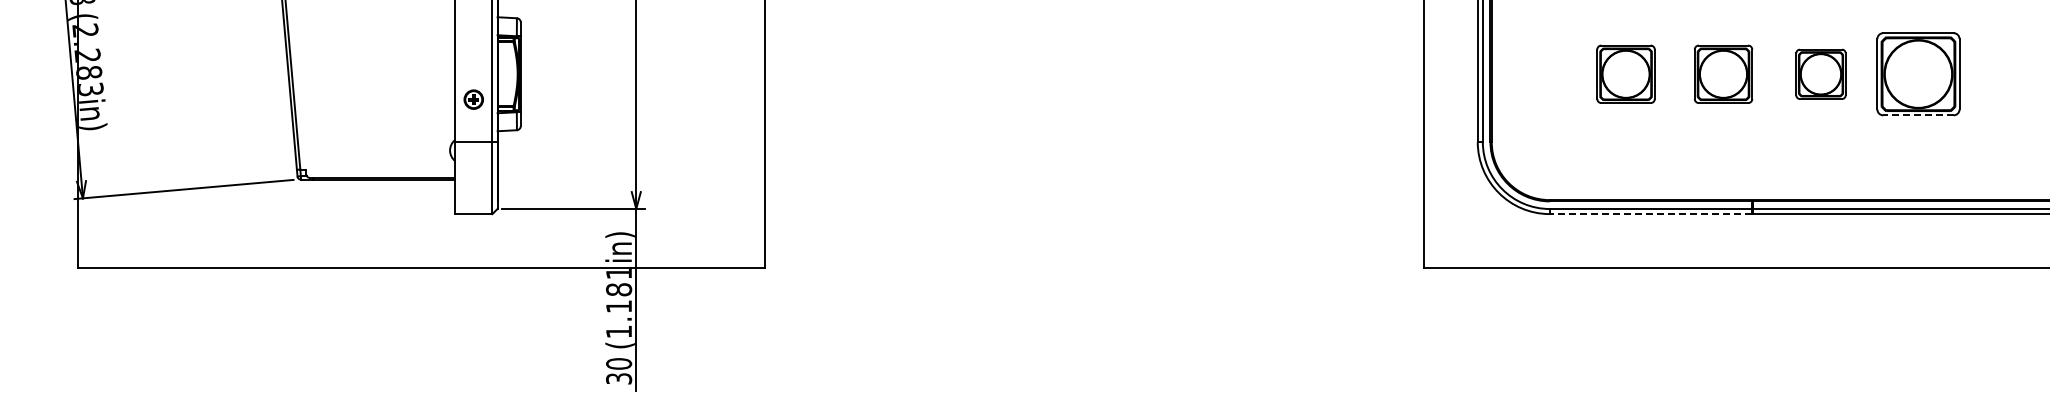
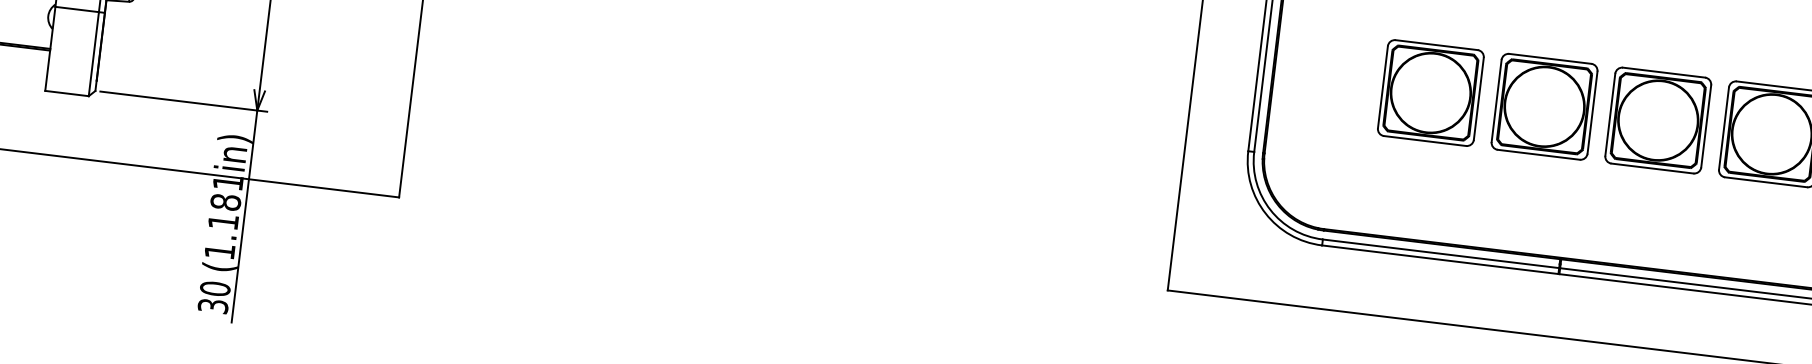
part: (1625, 74) -> (1430, 93), size x1.43
part: (1723, 74) -> (1544, 107), size x1.43
part: (1820, 74) -> (1657, 120), size x1.67
line: (1917, 115) -> (1765, 182), dashed -> solid
line: (1650, 214) -> (1439, 260), dashed -> solid

